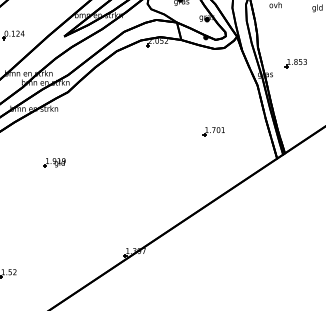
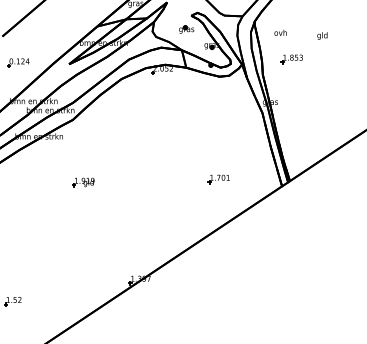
part: (295, 63) -> (291, 59), moved
part: (213, 131) -> (218, 179), moved
part: (54, 162) -> (83, 182), moved

